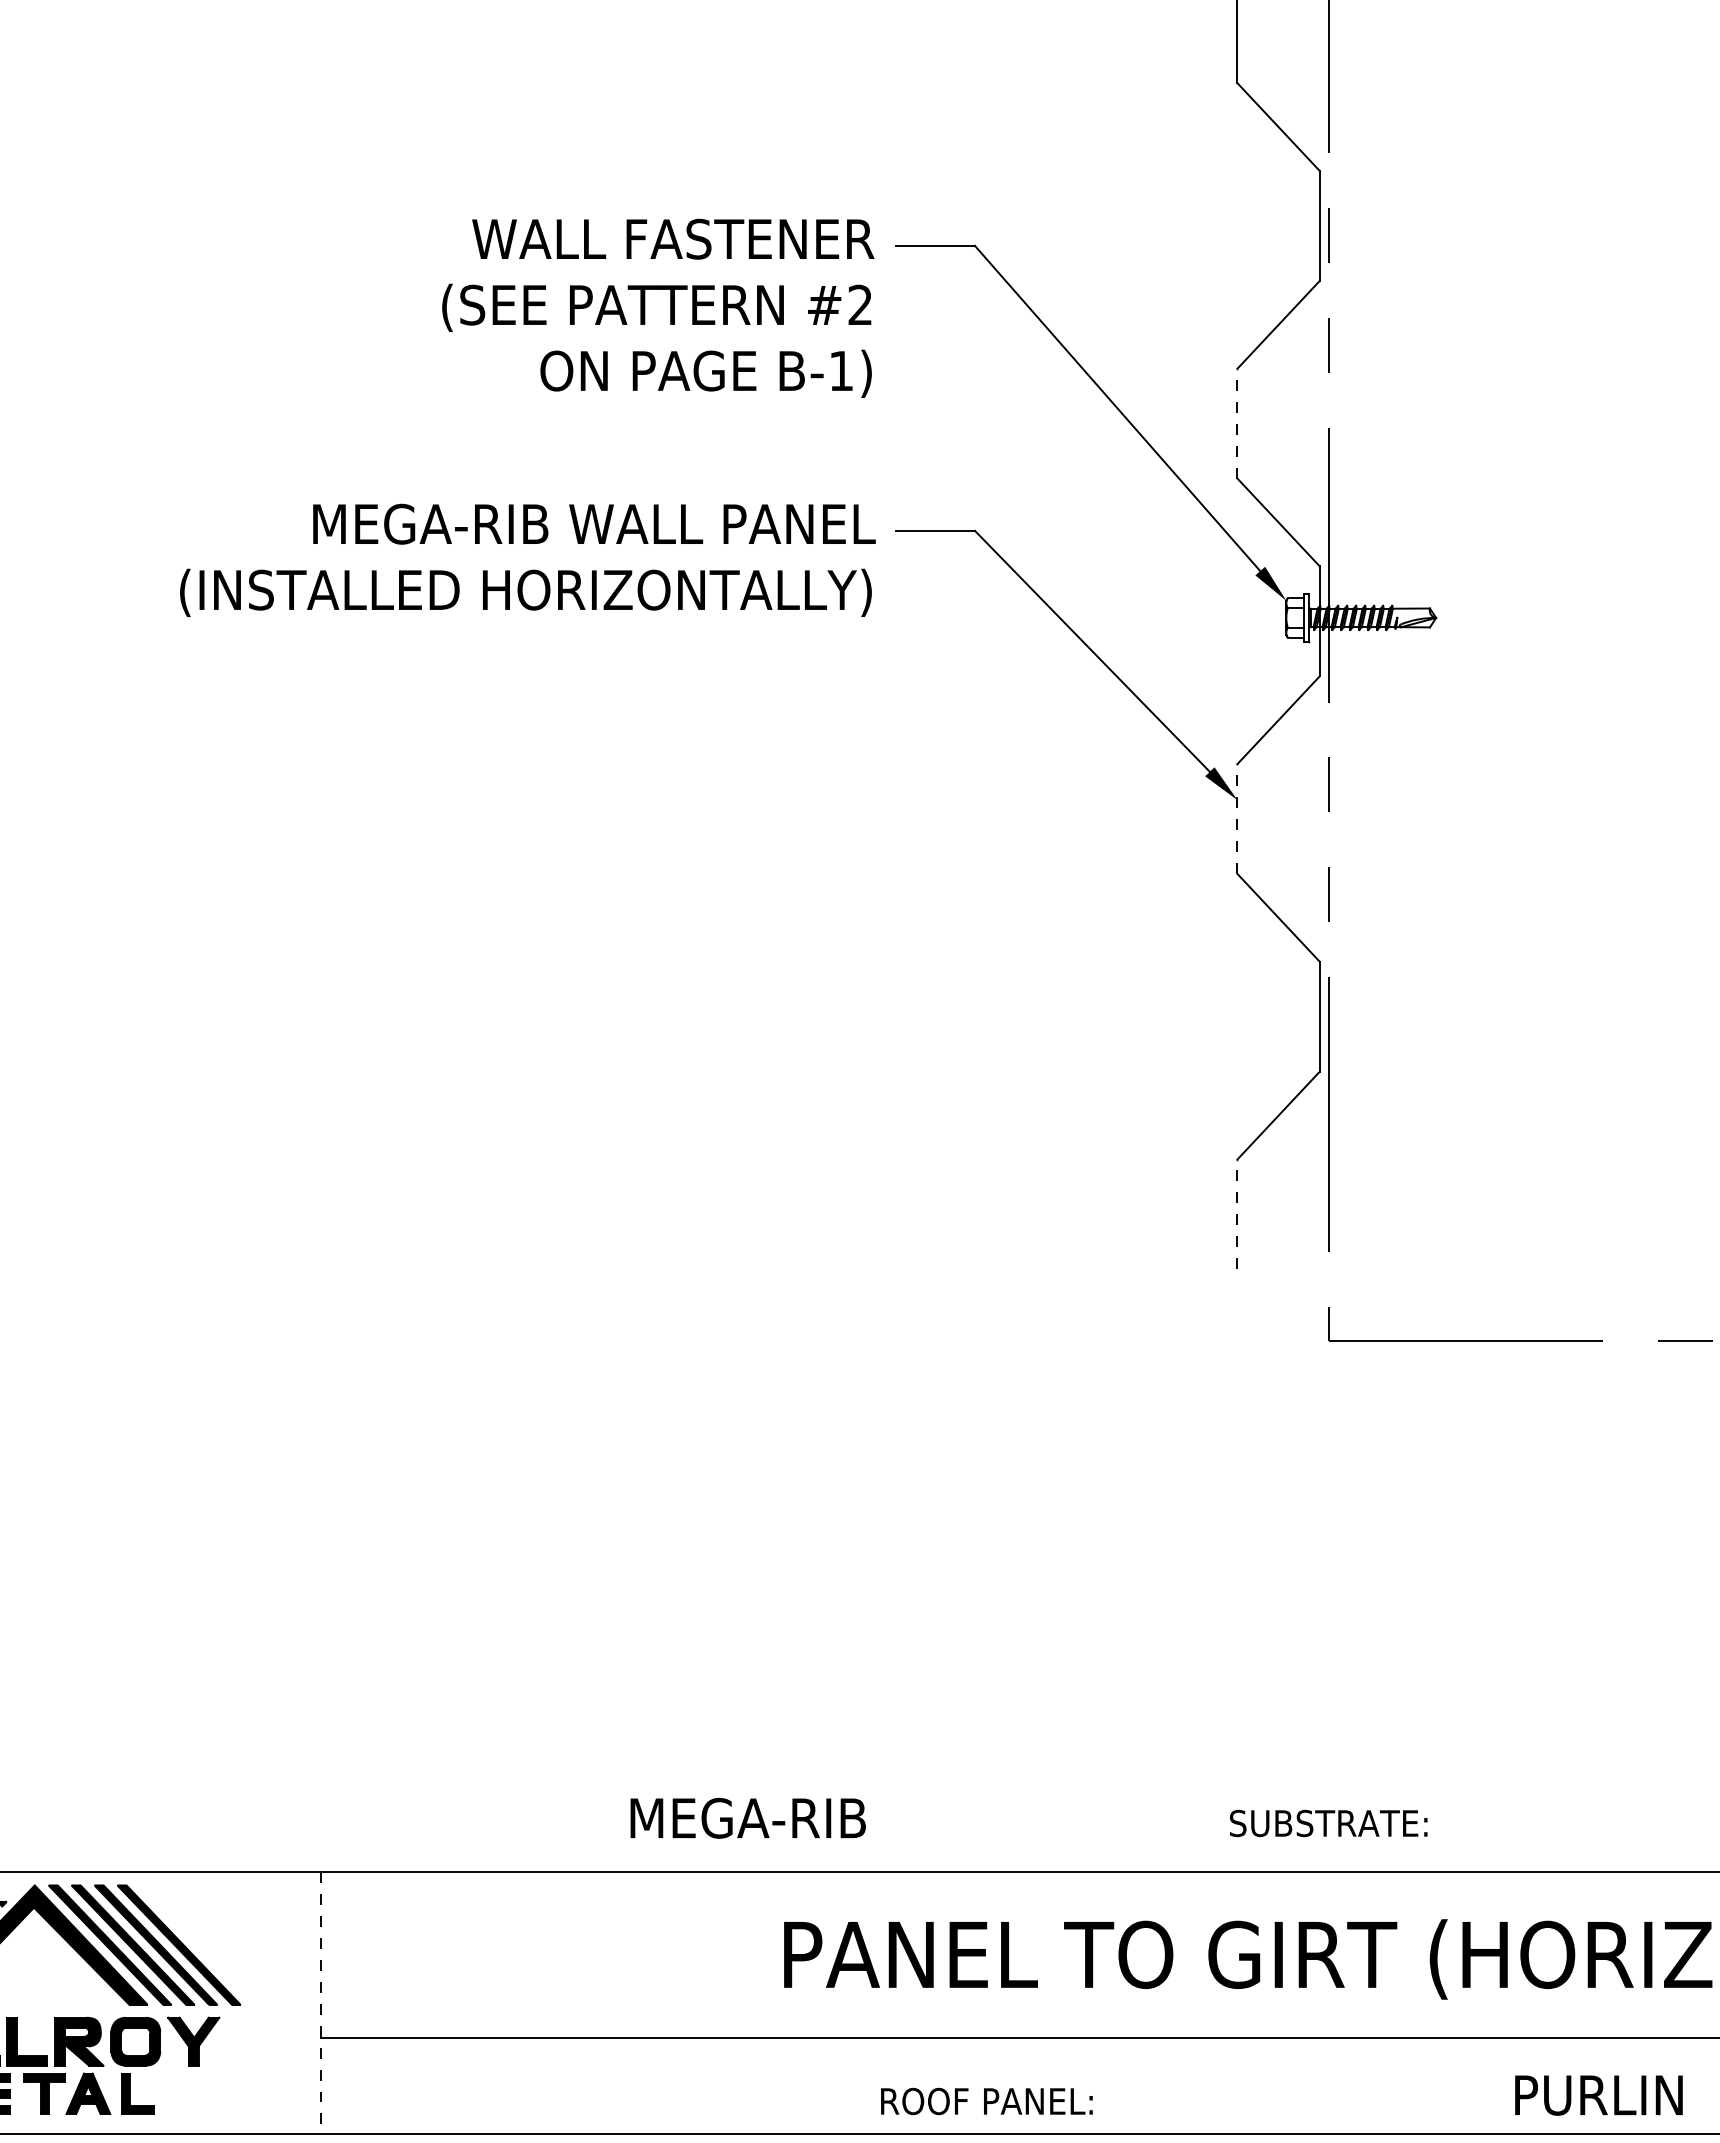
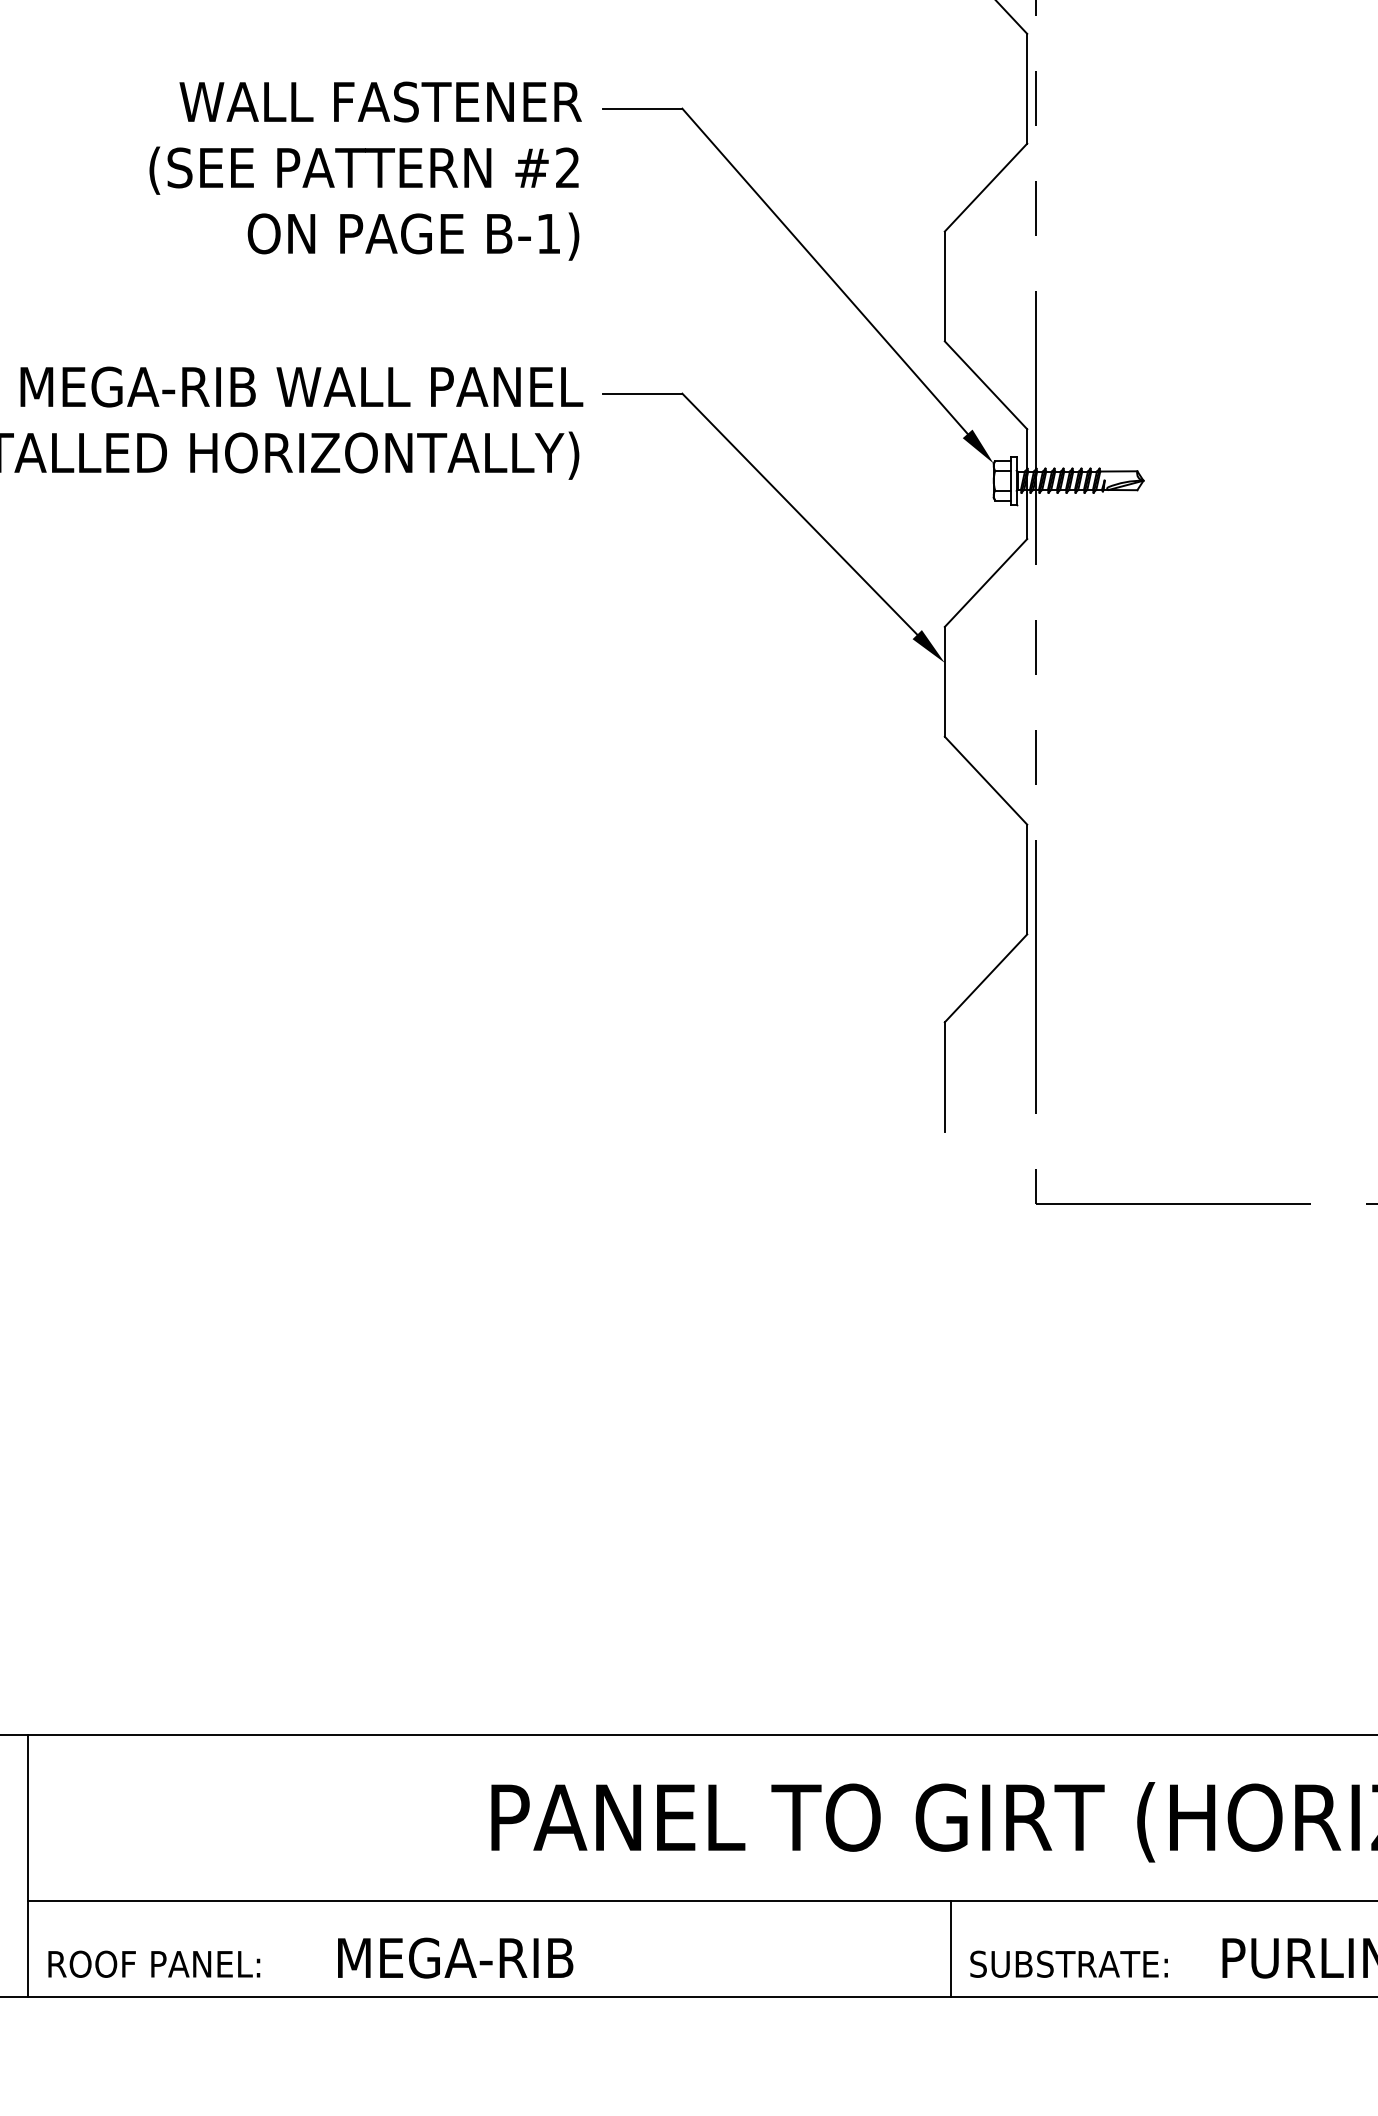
line: (1237, 423) -> (944, 286), dashed -> solid
line: (1237, 819) -> (944, 682), dashed -> solid
line: (1237, 1214) -> (944, 1077), dashed -> solid
text: (747, 1817) -> (454, 1957), moved
text: (1328, 1823) -> (1068, 1964), moved
line: (321, 2003) -> (28, 1866), dashed -> solid
line: (1243, 2085) -> (950, 1948), added
text: (986, 2101) -> (153, 1964), moved

